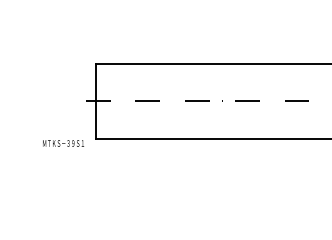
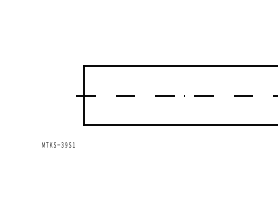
text: (63, 142) -> (58, 144), moved

